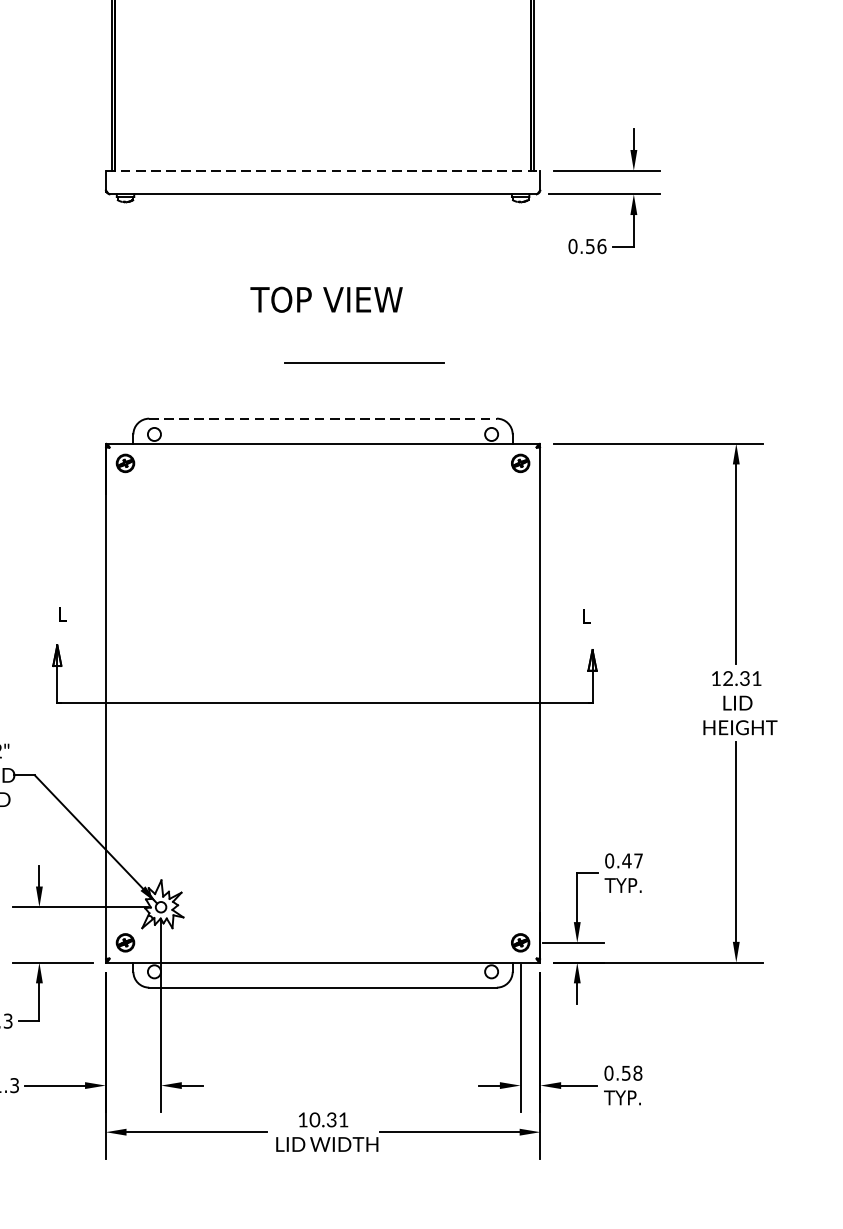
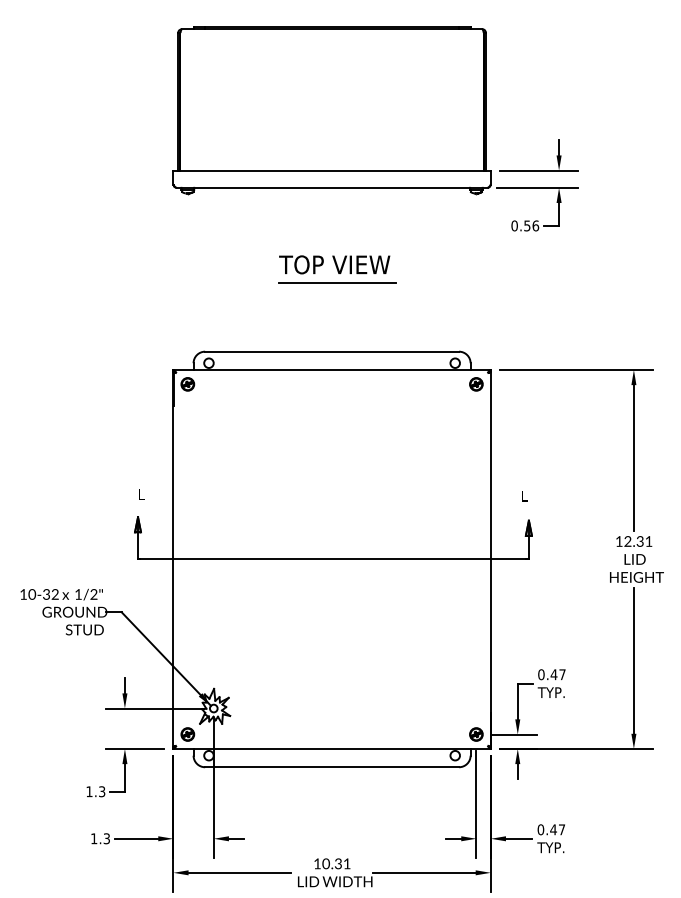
line: (323, 170) -> (332, 170), dashed -> solid
line: (364, 362) -> (337, 282), moved
line: (323, 418) -> (332, 351), dashed -> solid
text: (631, 1072) -> (557, 829), 0.58 -> 0.47

